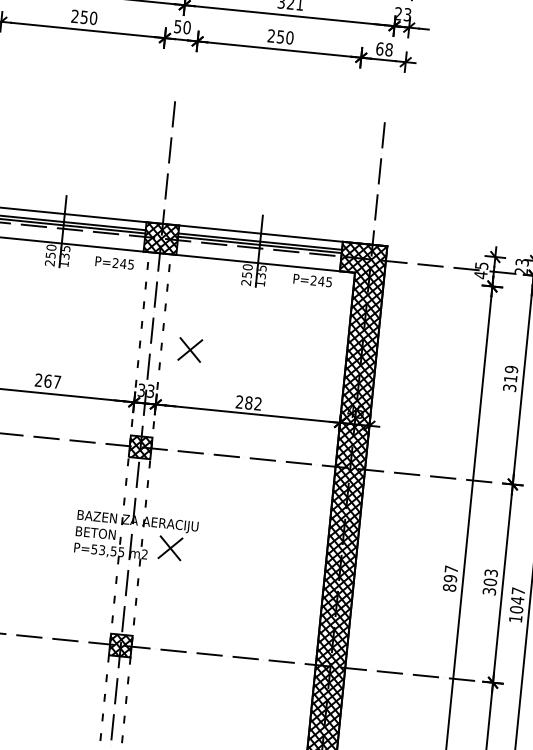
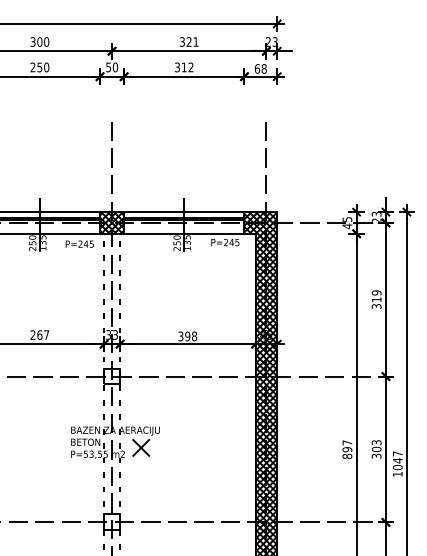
text: (280, 37) -> (184, 67), 250 -> 312
part: (190, 350) -> (141, 302), removed
text: (248, 403) -> (187, 336), 282 -> 398
hatch: (141, 447) -> (112, 376), removed
hatch: (121, 645) -> (112, 522), removed

